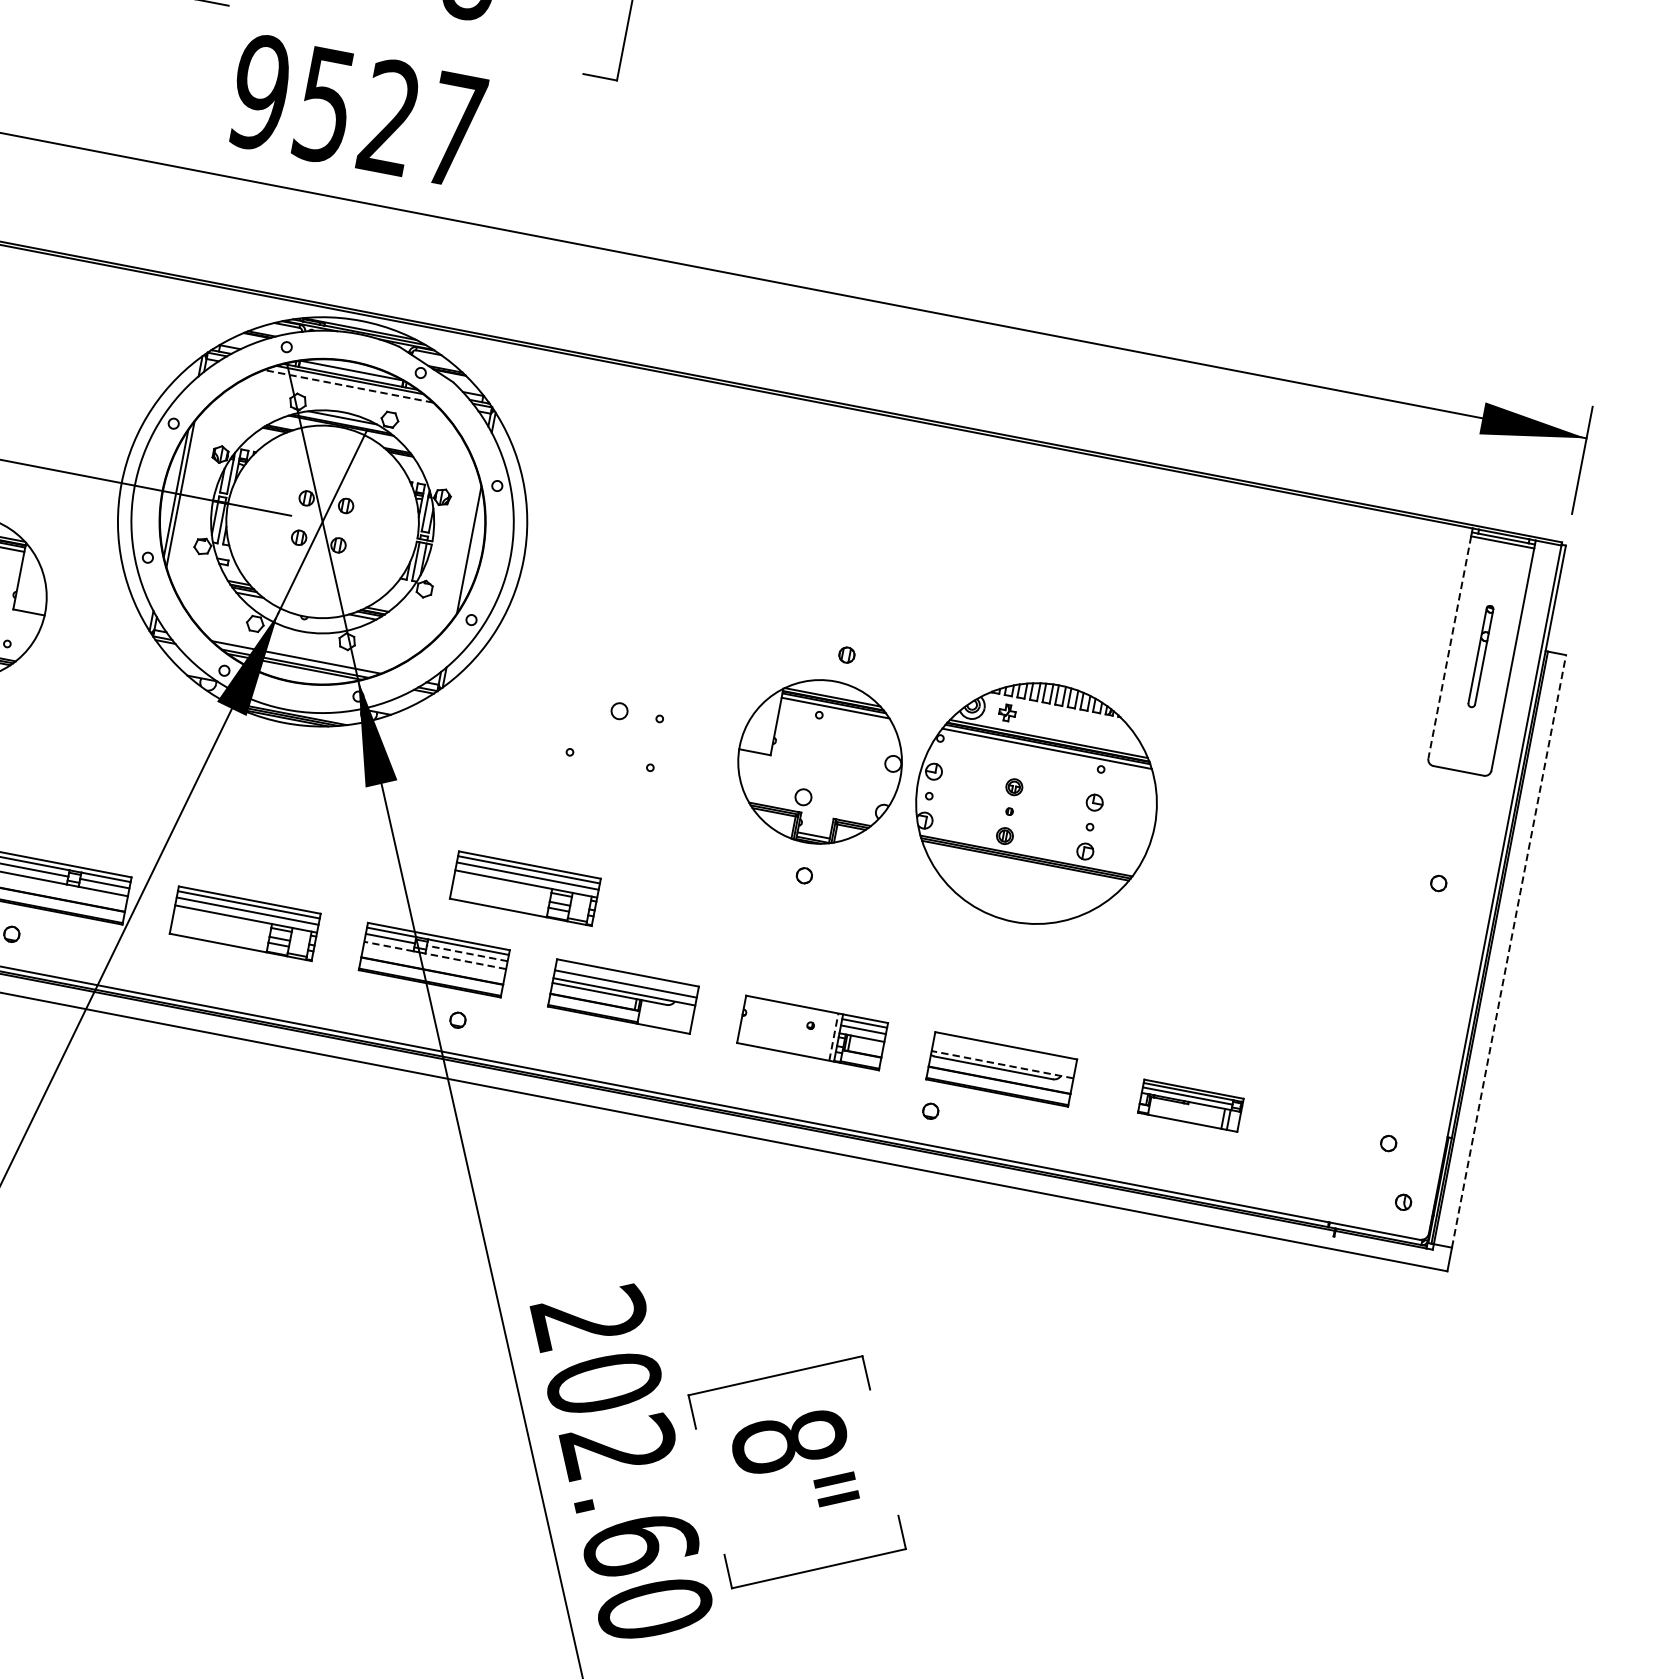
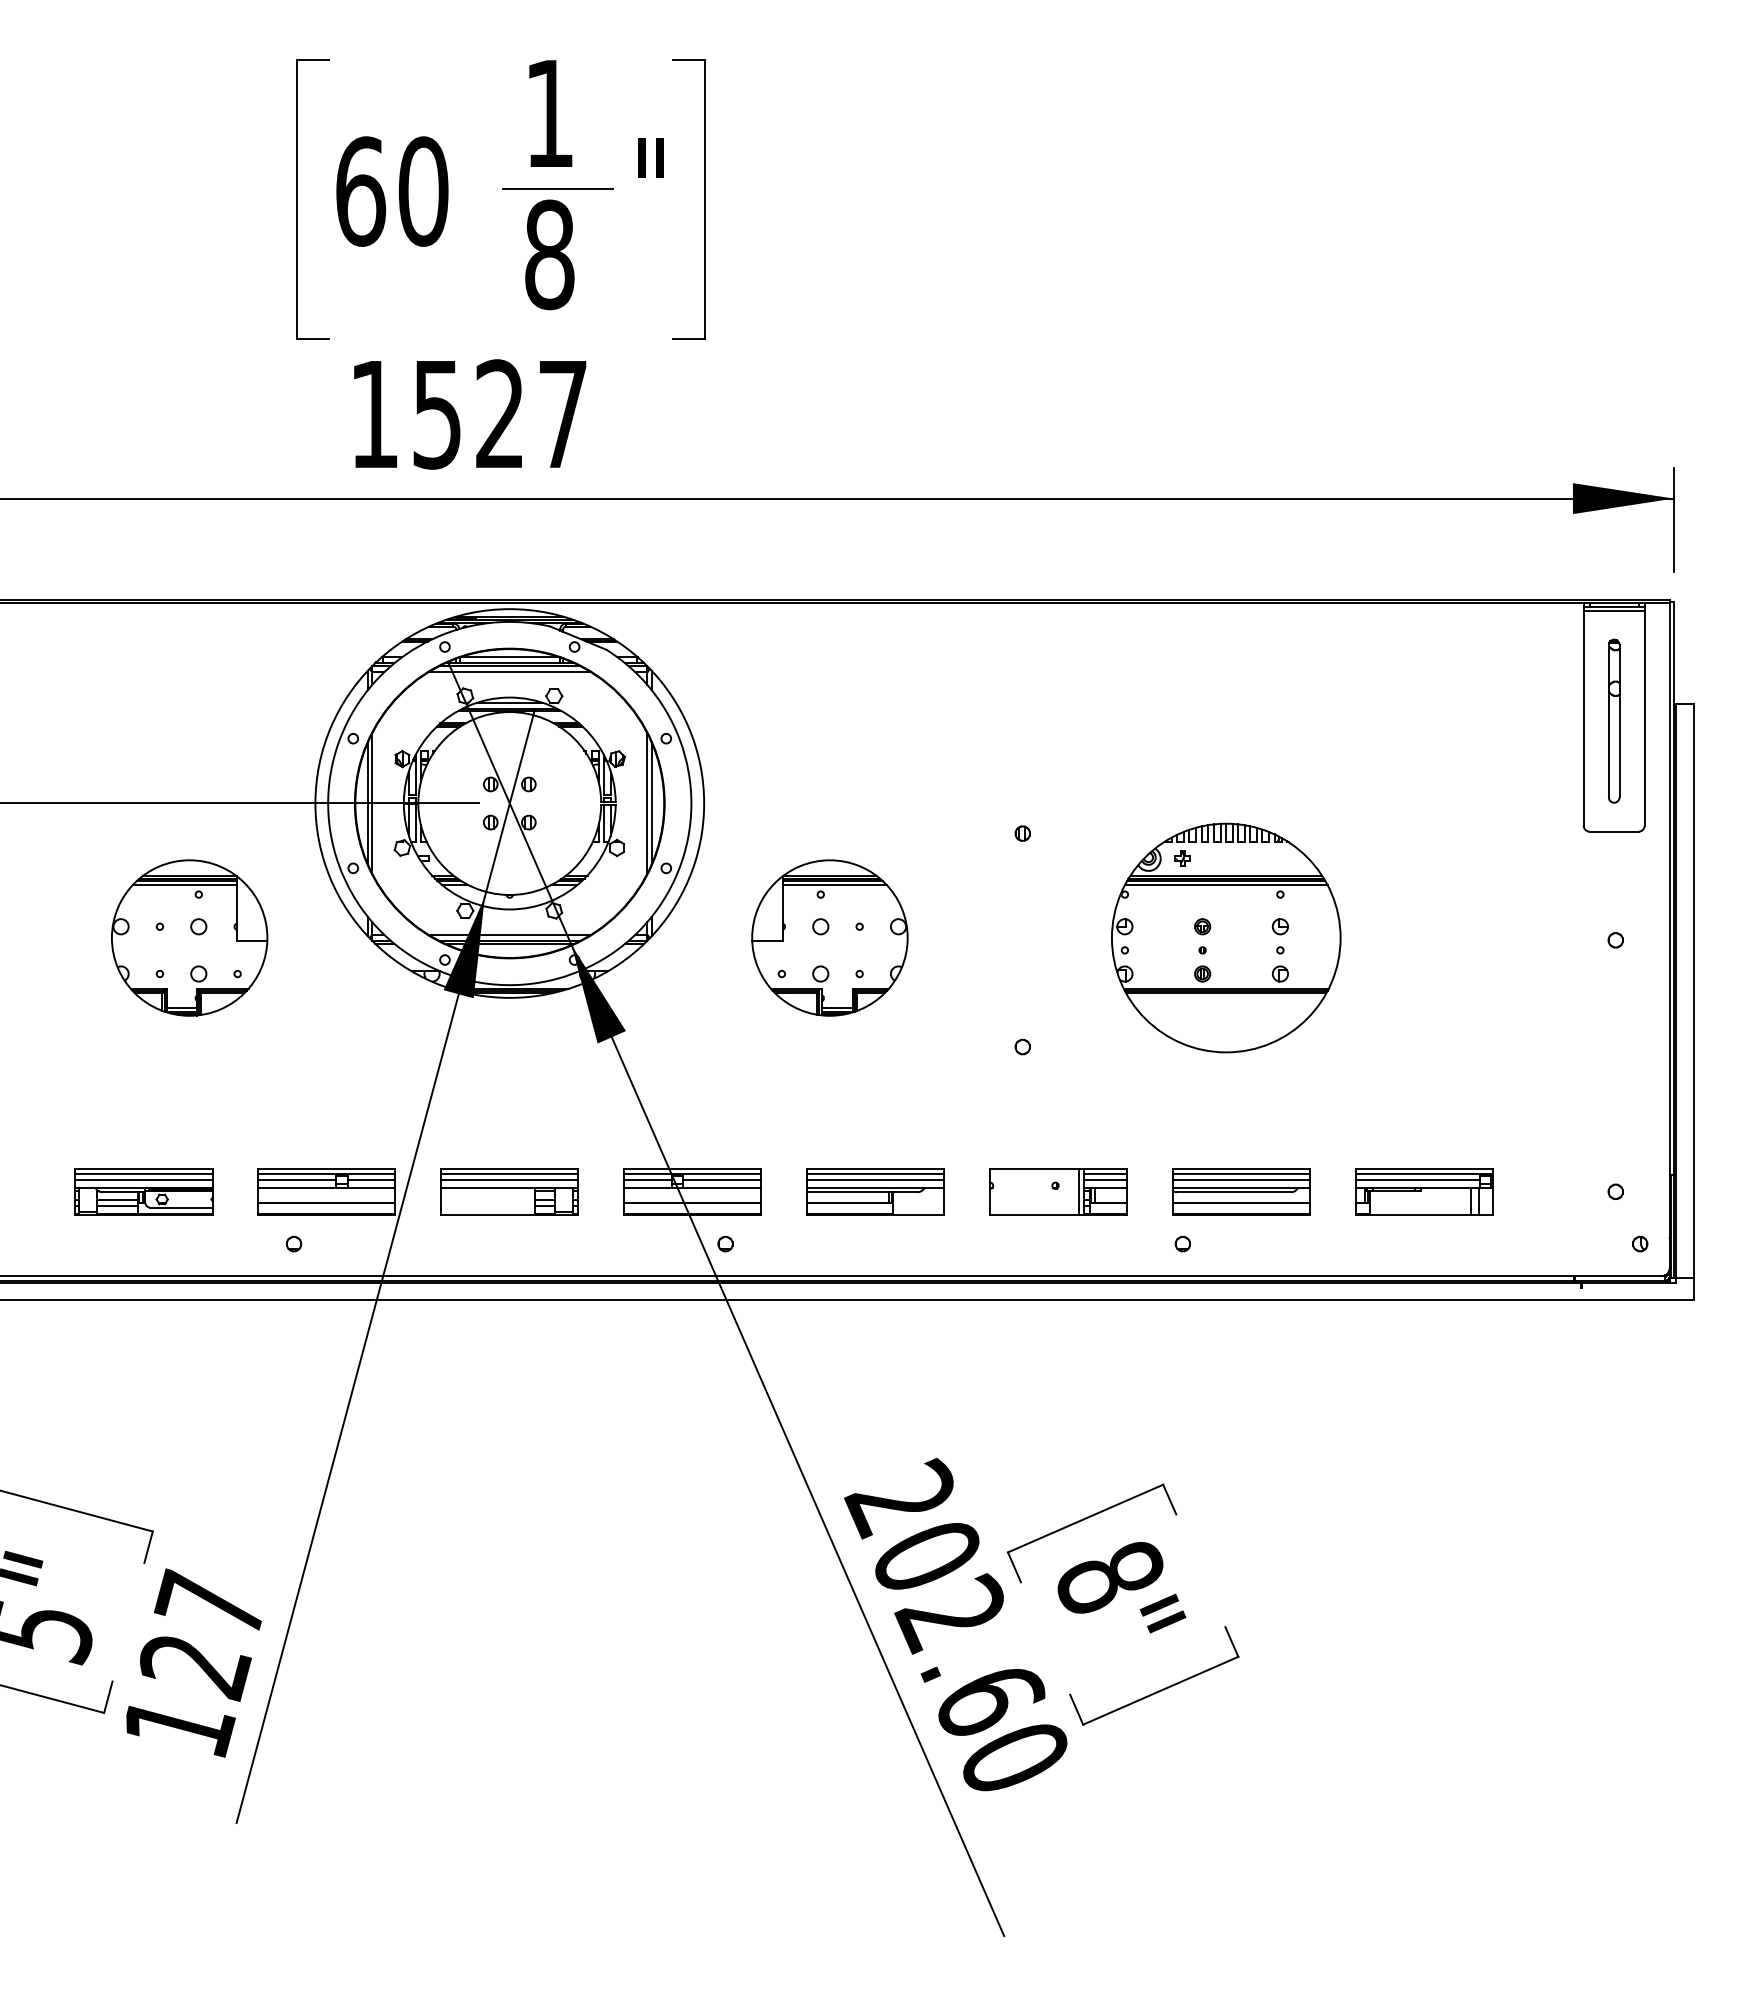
text: (260, 92) -> (374, 414), 9527 -> 1527
line: (348, 386) -> (509, 672), dashed -> solid
line: (464, 549) -> (647, 803), added
line: (1449, 647) -> (1583, 718), dashed -> solid
part: (1481, 655) -> (1614, 720), size x1.67
part: (819, 761) -> (829, 937), moved
part: (525, 887) -> (764, 1108), removed
line: (388, 946) -> (647, 1187), dashed -> solid
line: (1508, 951) -> (1693, 991), dashed -> solid
line: (466, 953) -> (721, 1180), dashed -> solid
line: (465, 960) -> (721, 1187), dashed -> solid
line: (627, 977) -> (875, 1173), added
line: (834, 1037) -> (1079, 1192), dashed -> solid
line: (1005, 1050) -> (1241, 1173), added
line: (1004, 1057) -> (1241, 1180), added
line: (1002, 1064) -> (1241, 1187), dashed -> solid
part: (1191, 1105) -> (1424, 1191), size x1.43

